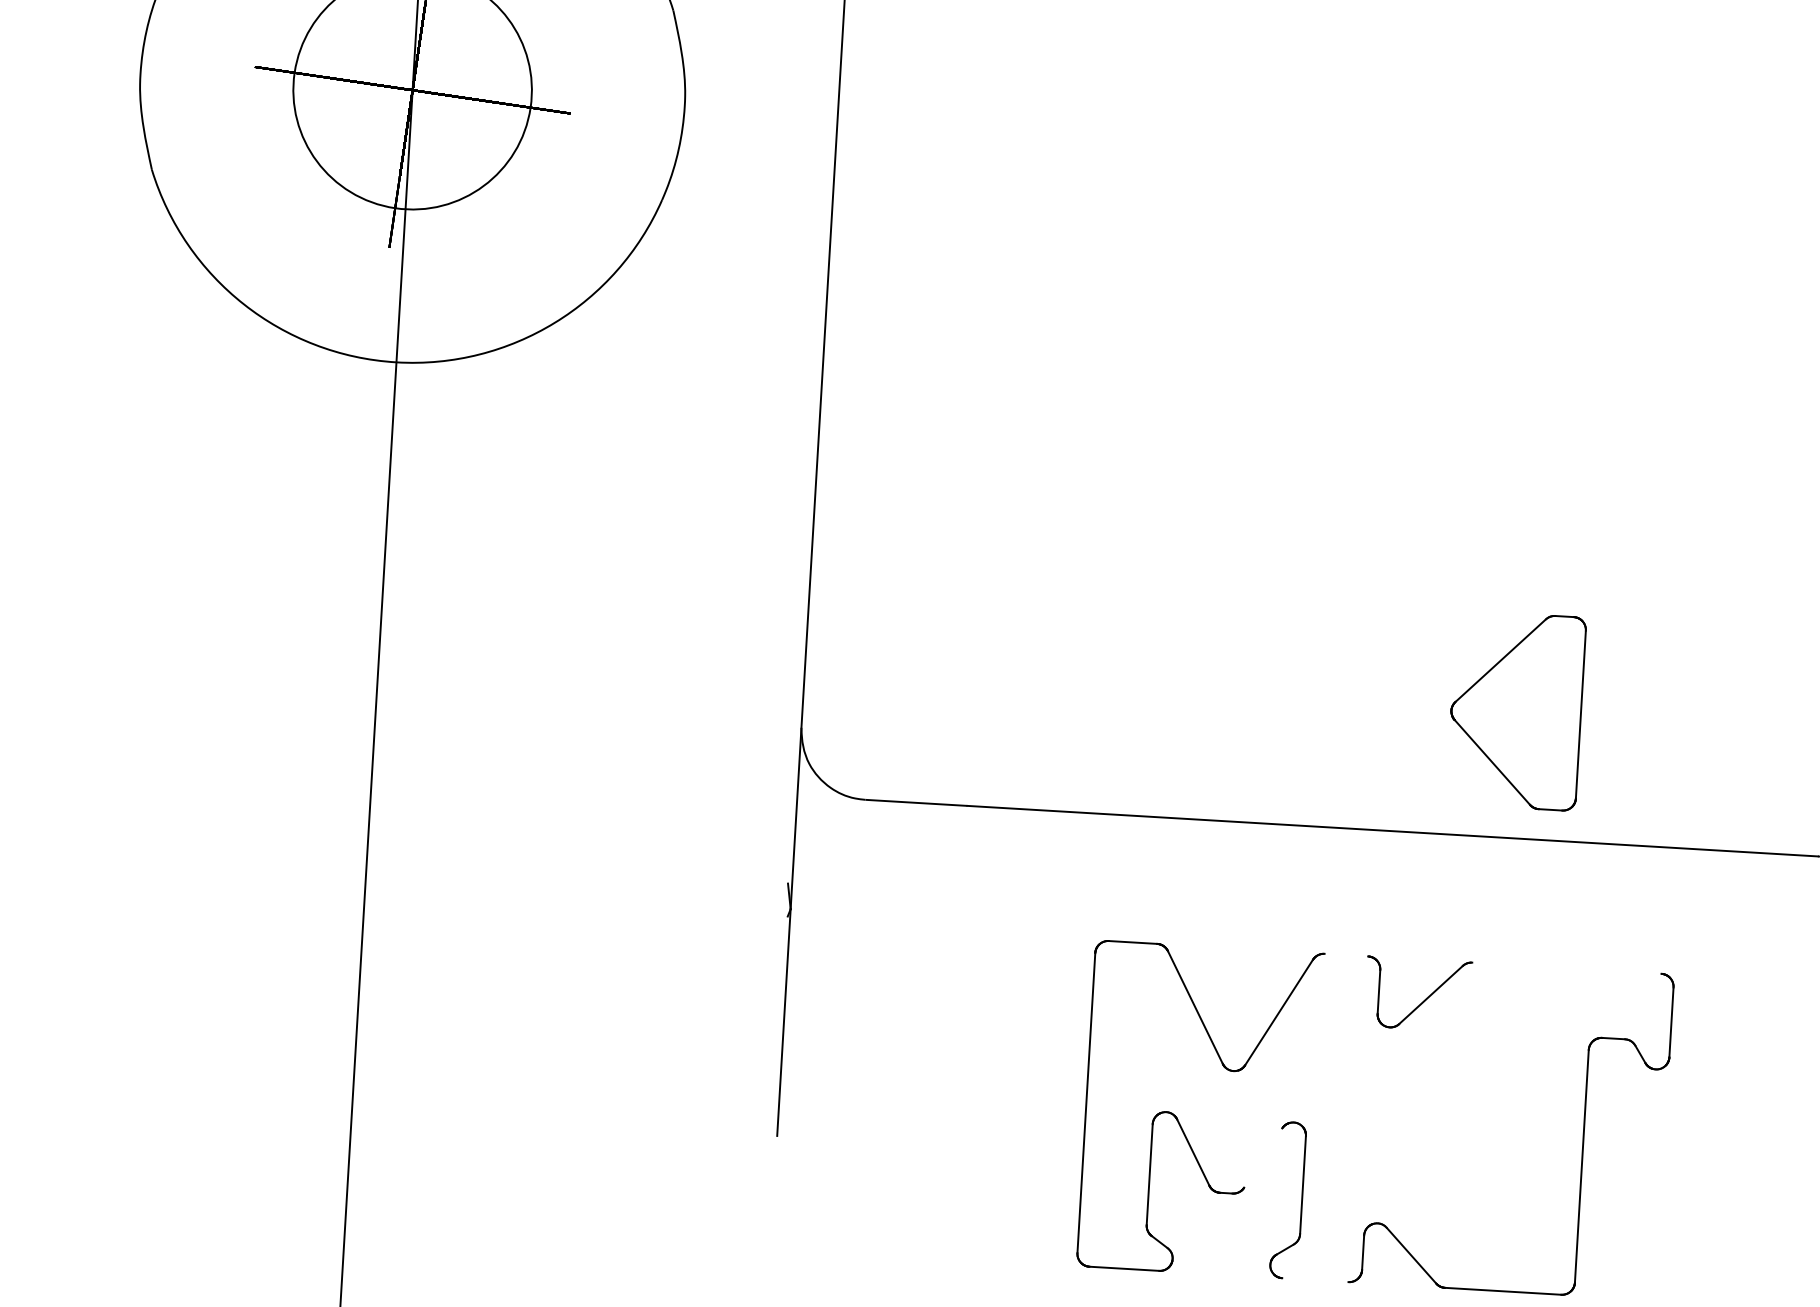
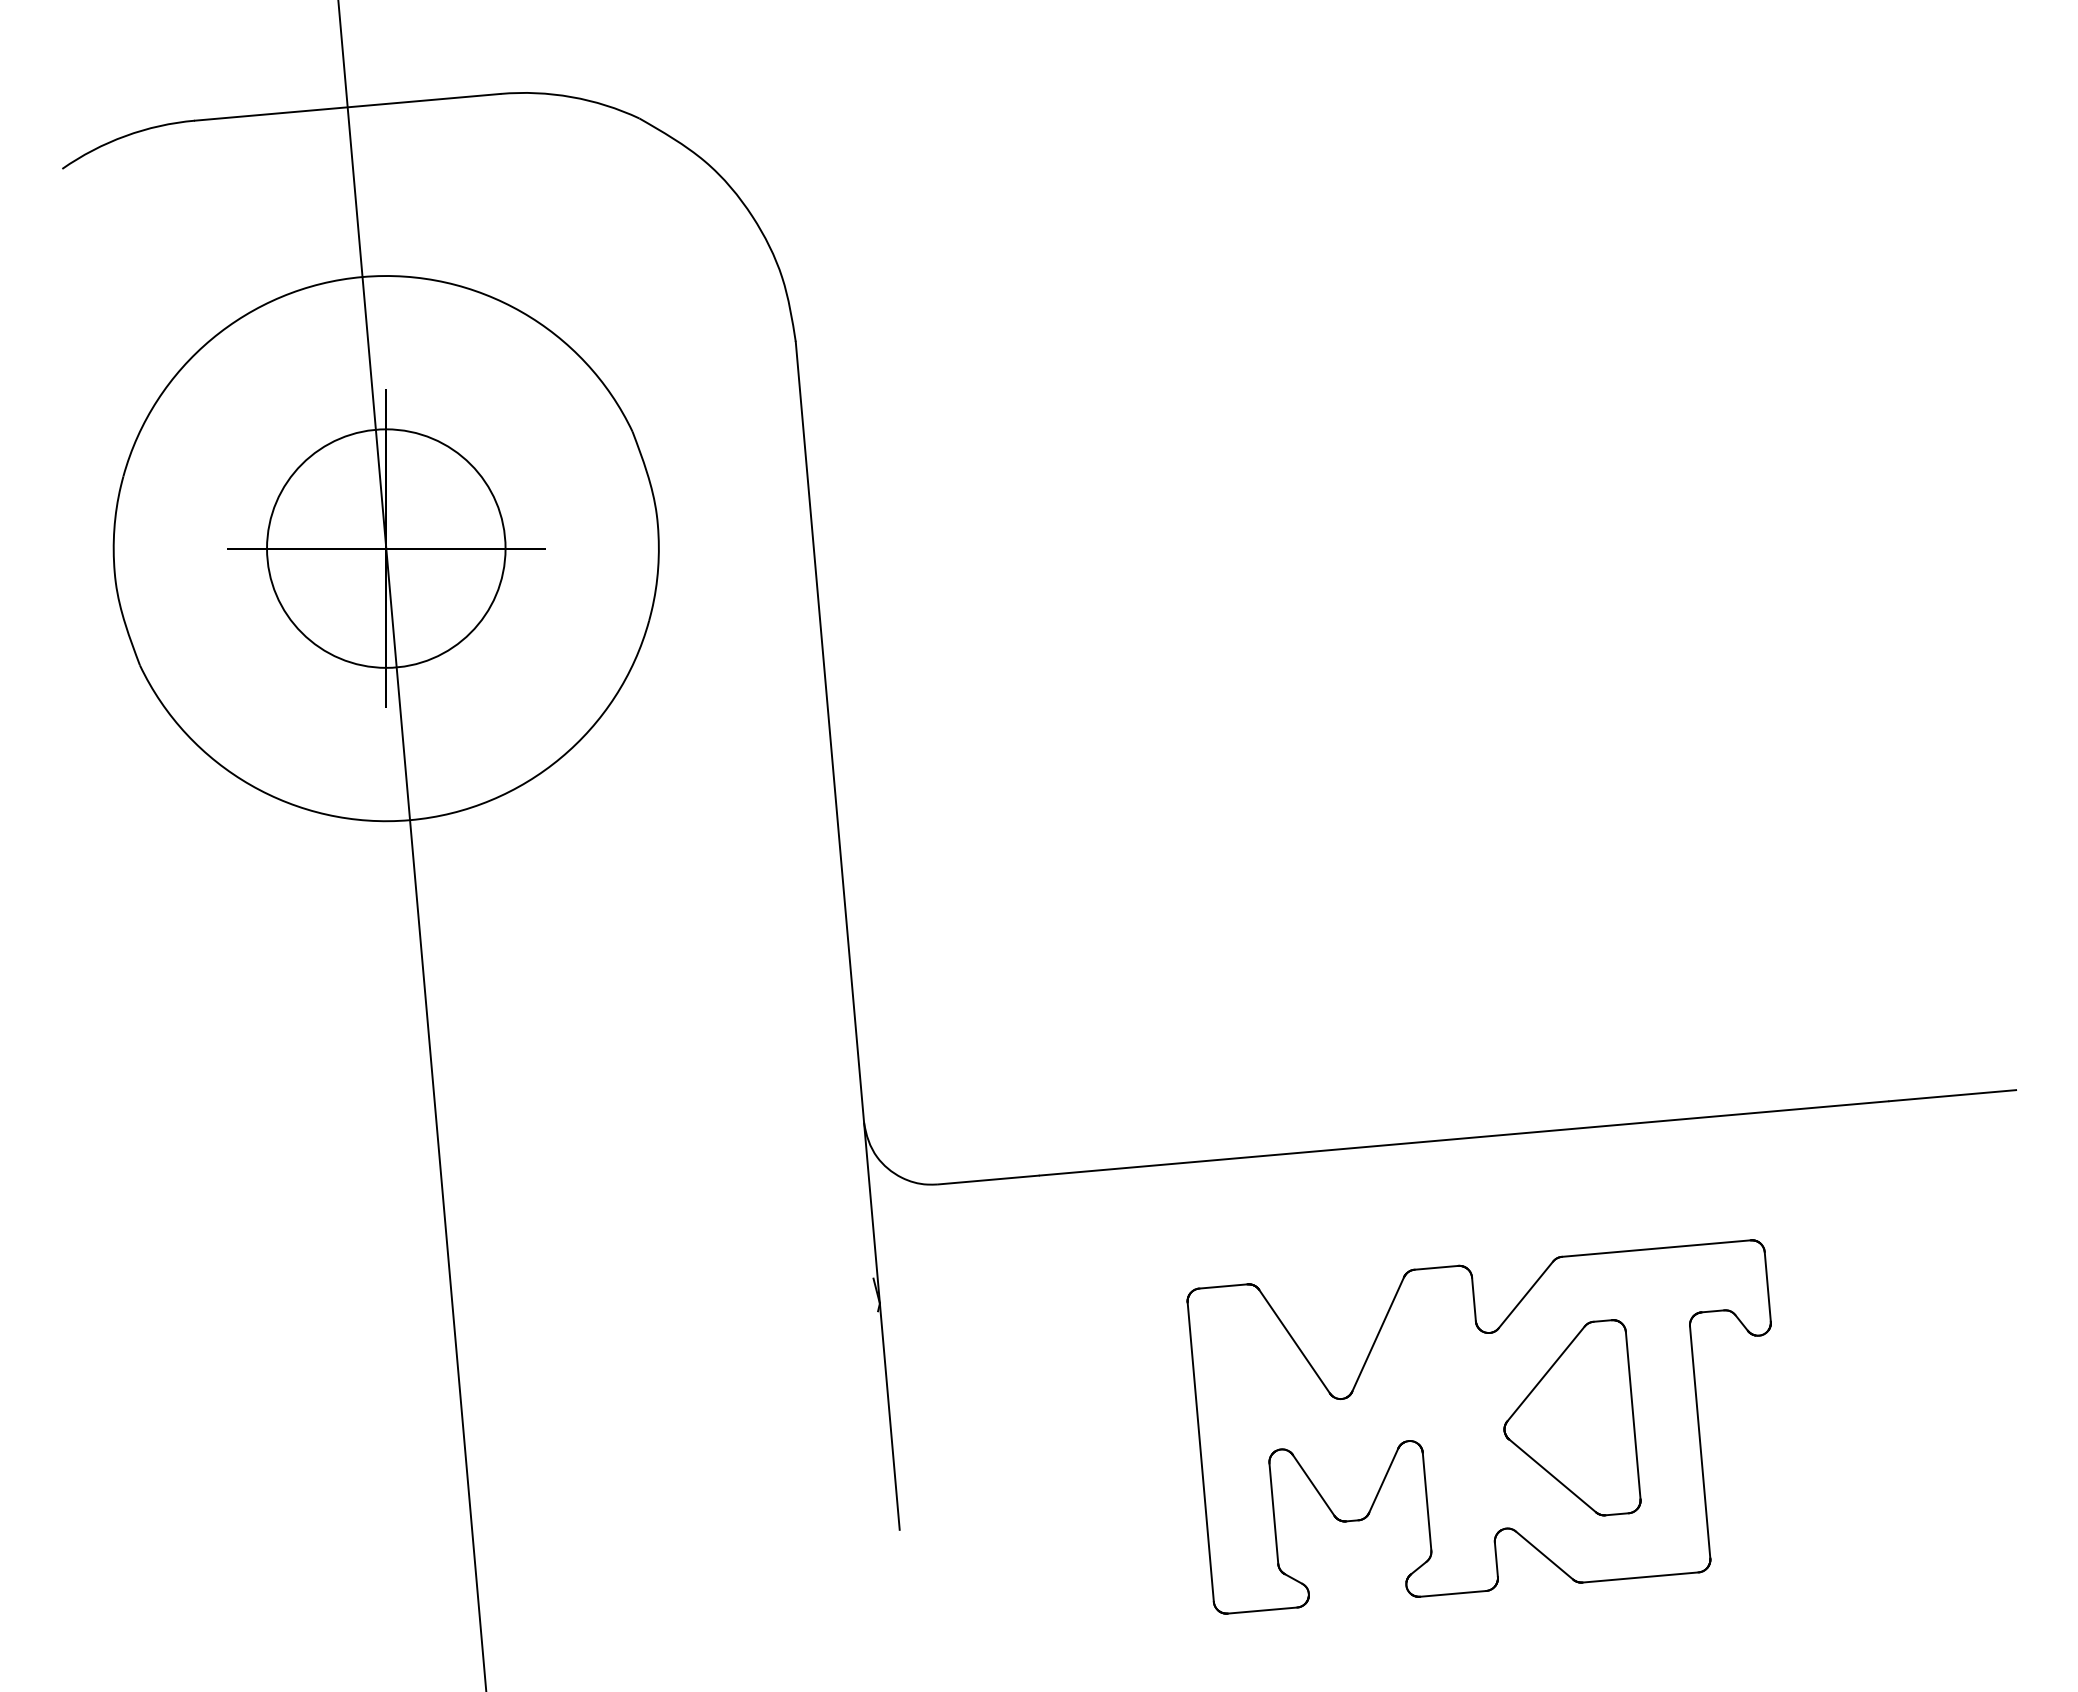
part: (1520, 707) -> (1572, 1417), moved
line: (1346, 954) -> (1436, 1267), added
line: (1566, 968) -> (1656, 1248), added
line: (1263, 1157) -> (1383, 1480), added
line: (1315, 1279) -> (1453, 1593), added

